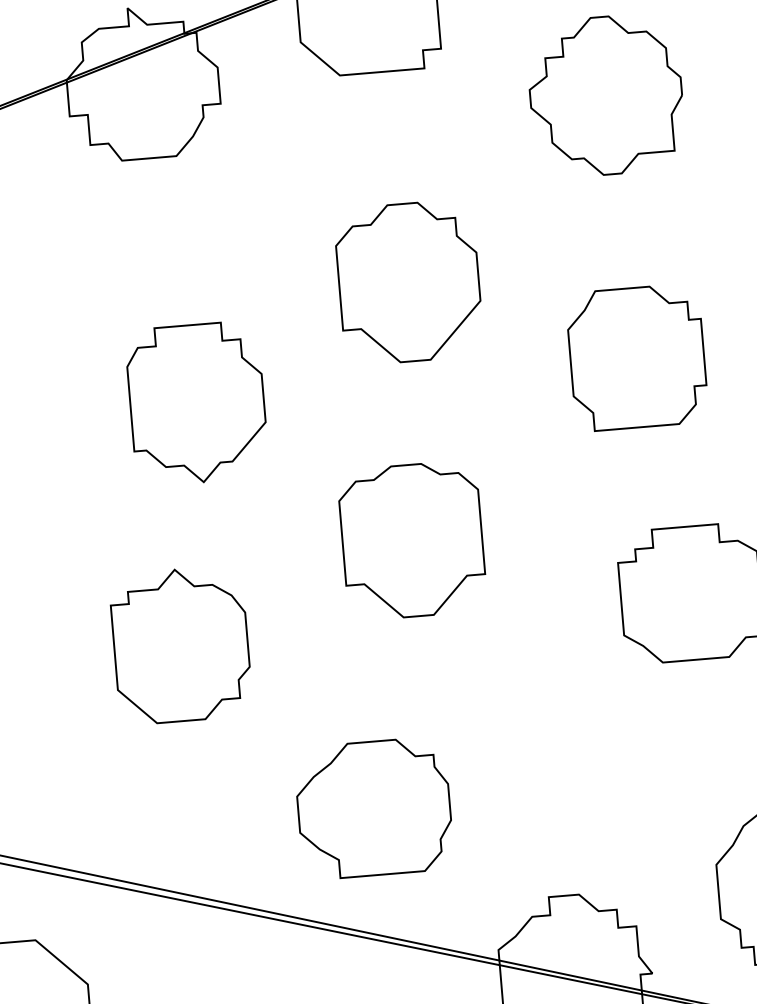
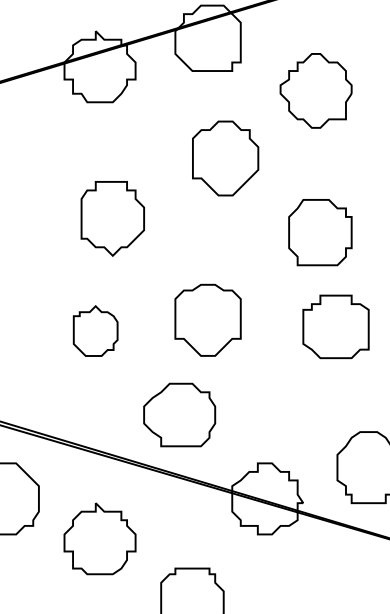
part: (408, 282) -> (225, 158), moved
part: (637, 357) -> (320, 232), moved
part: (411, 538) -> (207, 319), moved
part: (180, 643) -> (95, 330), size x0.7

